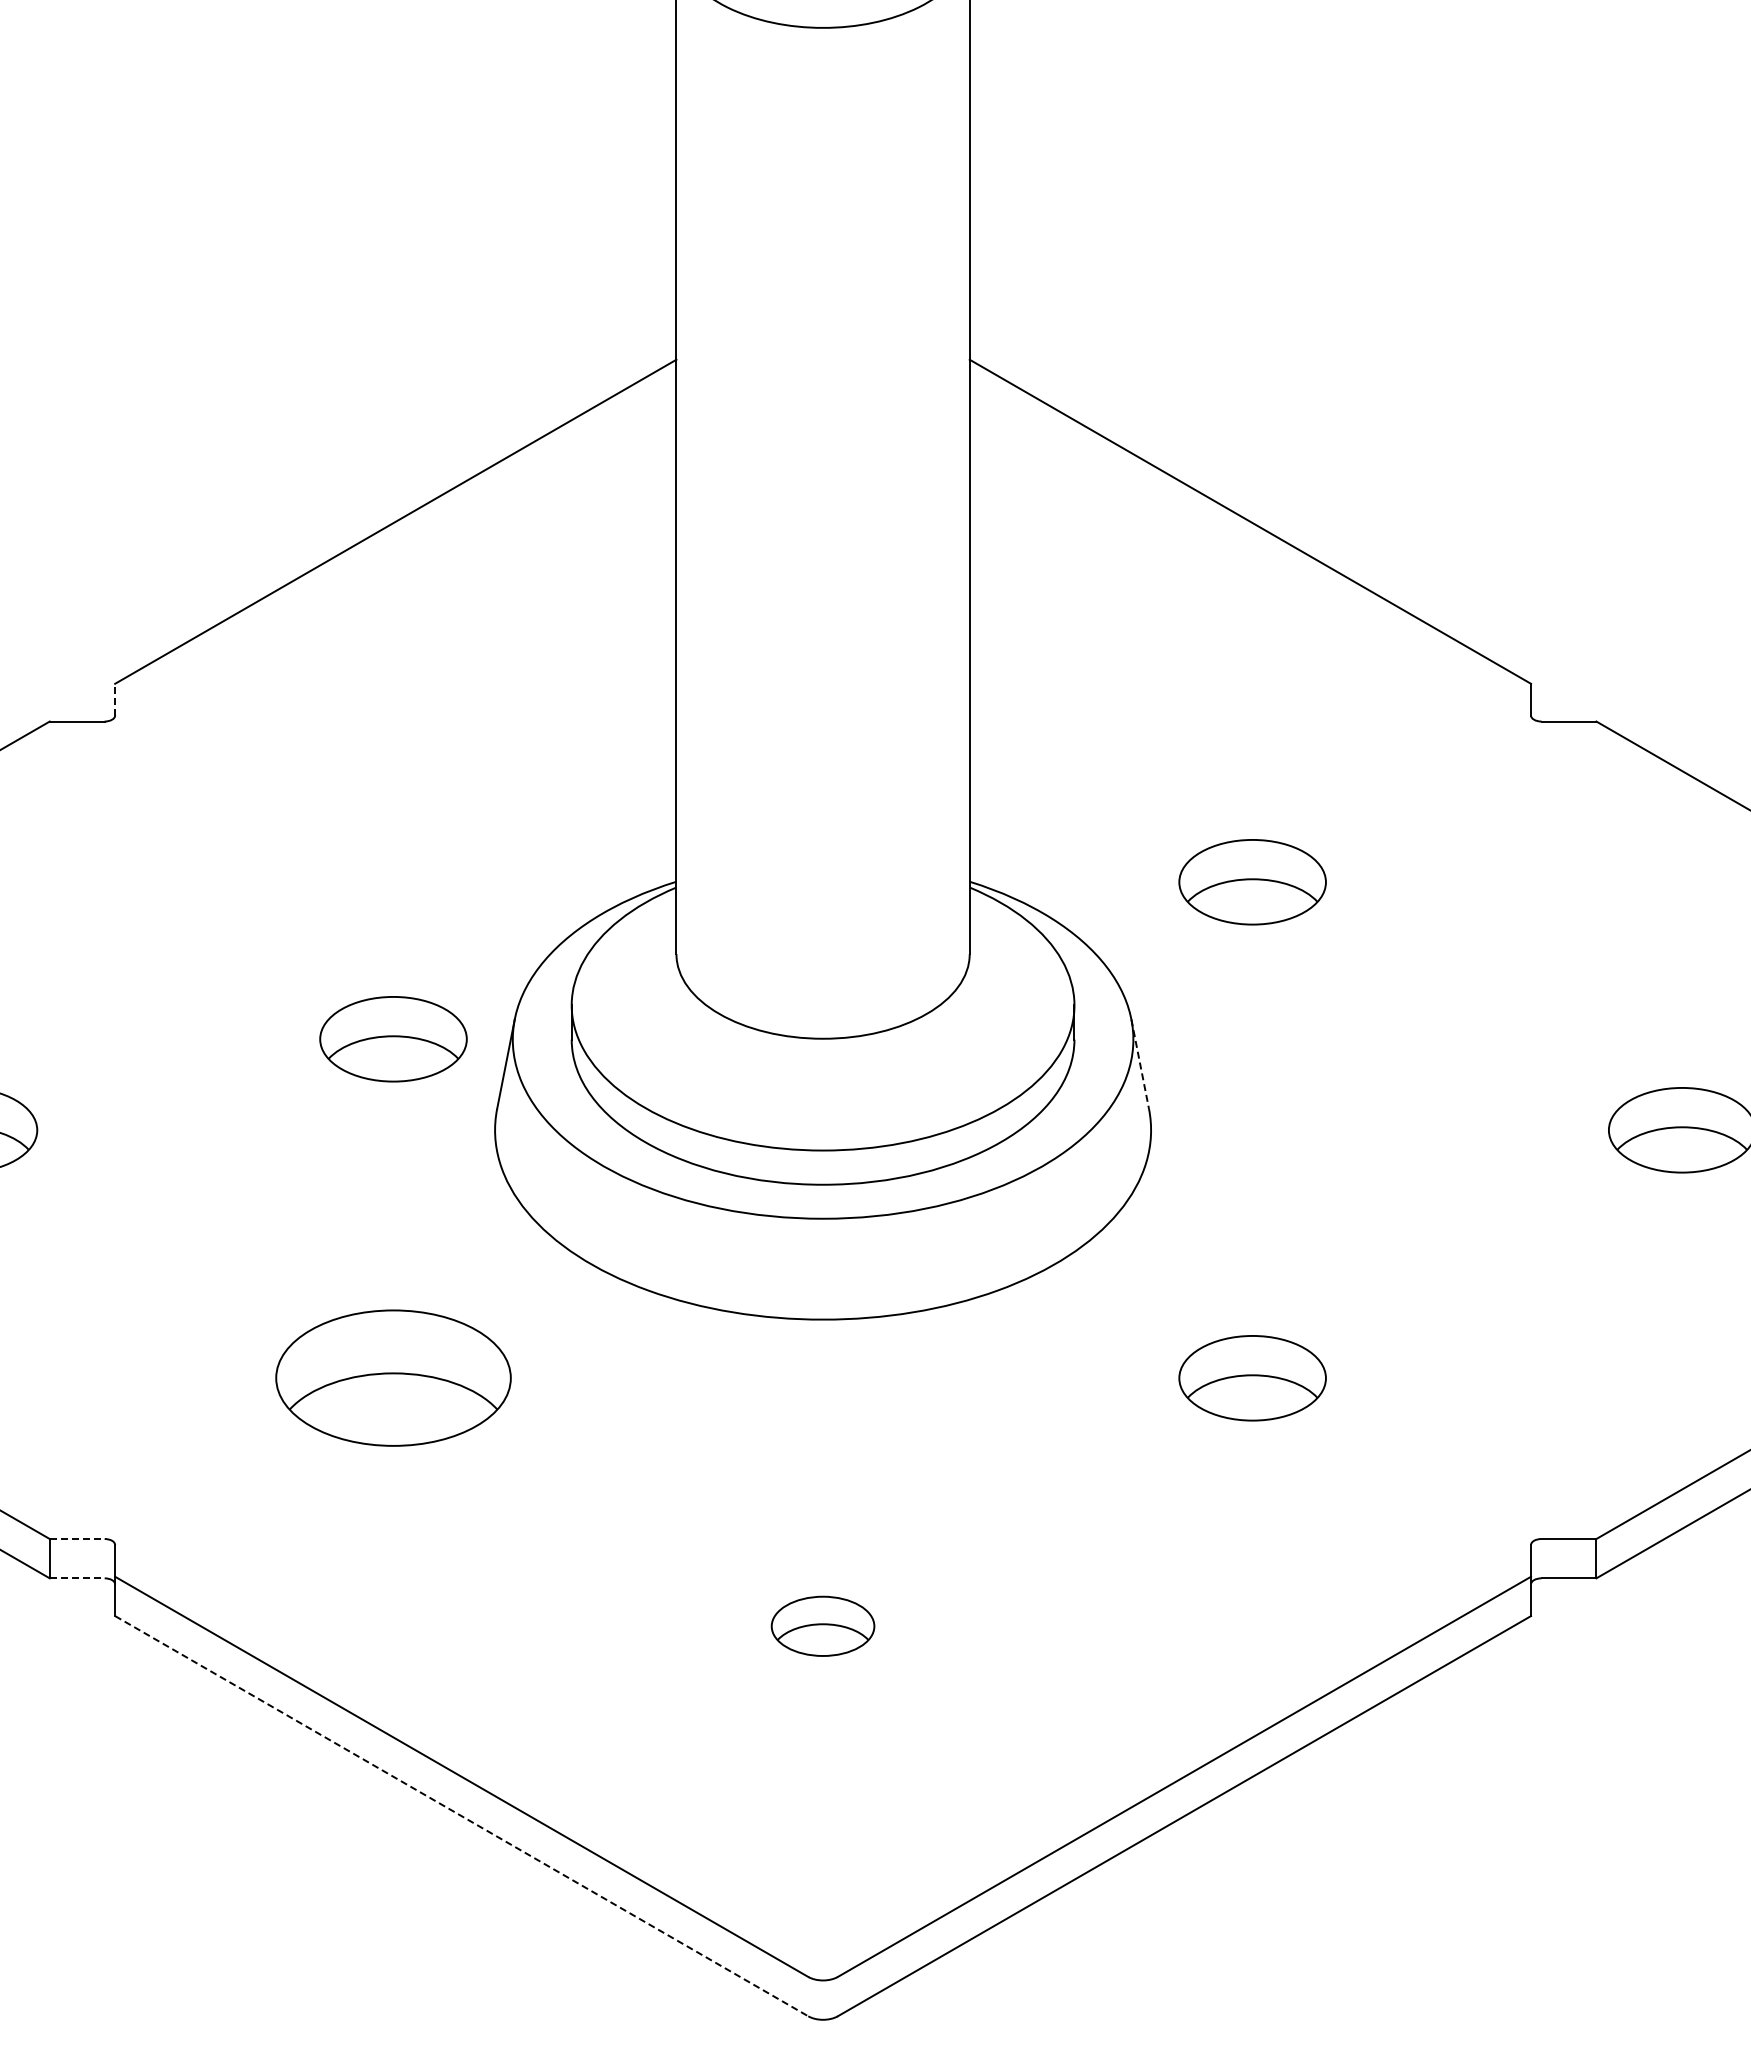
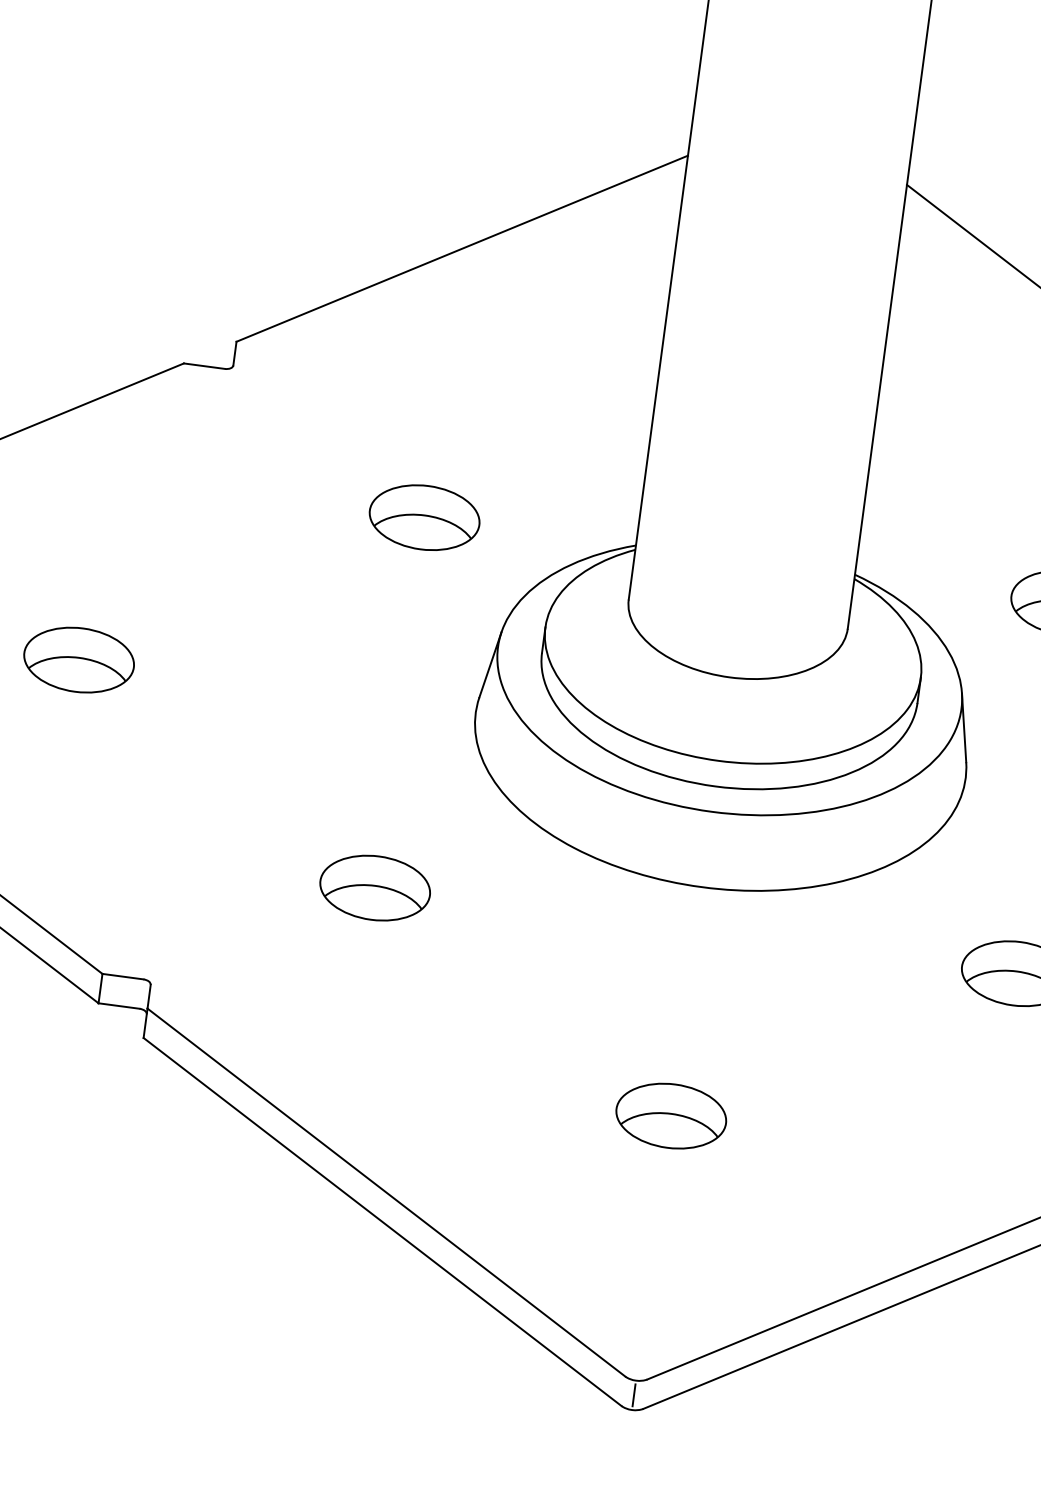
line: (115, 699) -> (235, 353), dashed -> solid
part: (393, 1039) -> (424, 517), moved
line: (1140, 1064) -> (964, 728), dashed -> solid
part: (393, 1378) -> (375, 888), size x0.62
line: (77, 1539) -> (123, 977), dashed -> solid
line: (77, 1578) -> (119, 1006), dashed -> solid
part: (822, 1626) -> (670, 1116), size x1.43
line: (462, 1816) -> (383, 1222), dashed -> solid
line: (823, 1999) -> (634, 1394), added

